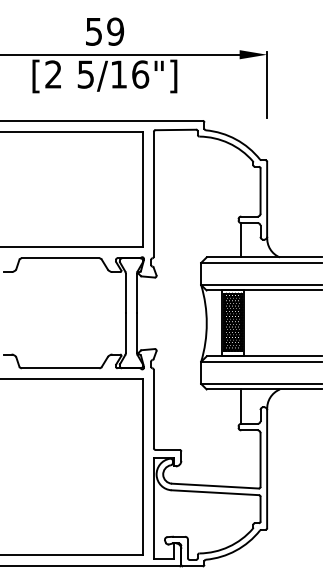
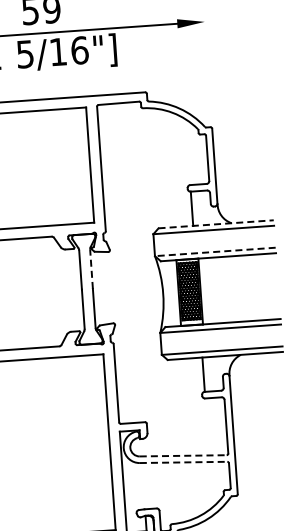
line: (267, 84) -> (207, 51), removed
line: (264, 257) -> (216, 224), solid -> dashed
line: (261, 284) -> (215, 251), solid -> dashed
line: (136, 293) -> (91, 269), solid -> dashed
line: (215, 486) -> (183, 456), solid -> dashed
line: (215, 492) -> (183, 462), solid -> dashed

